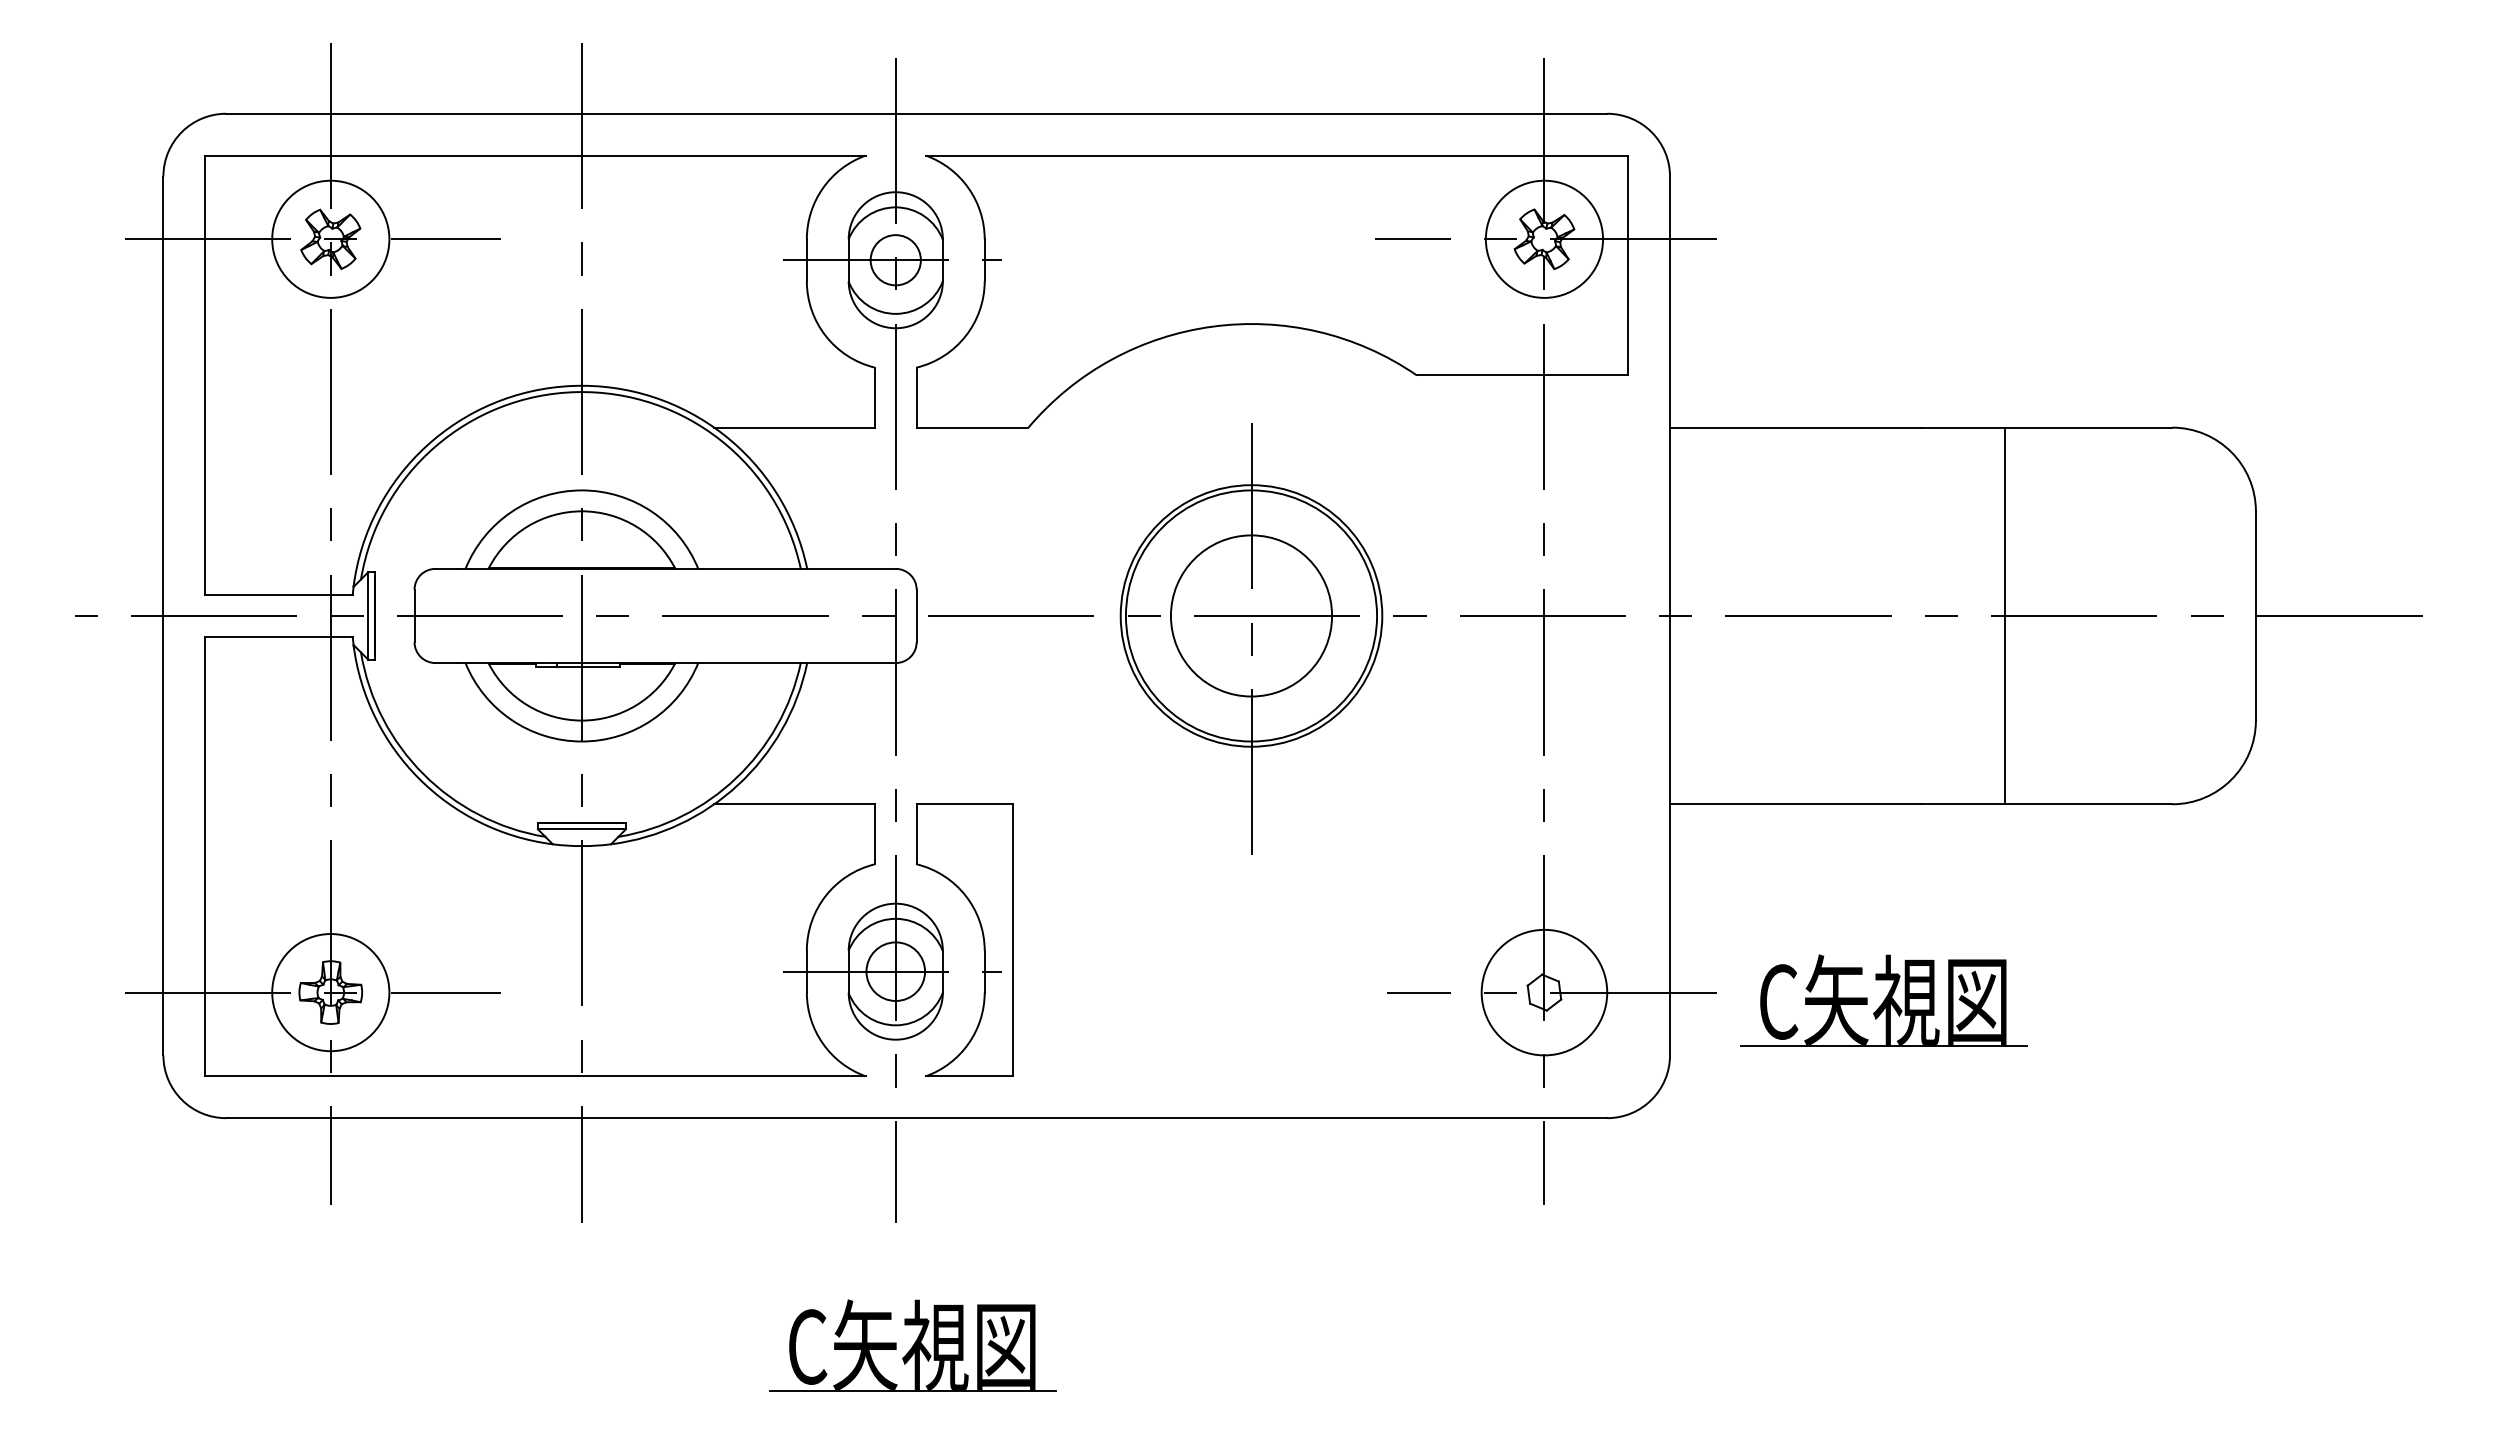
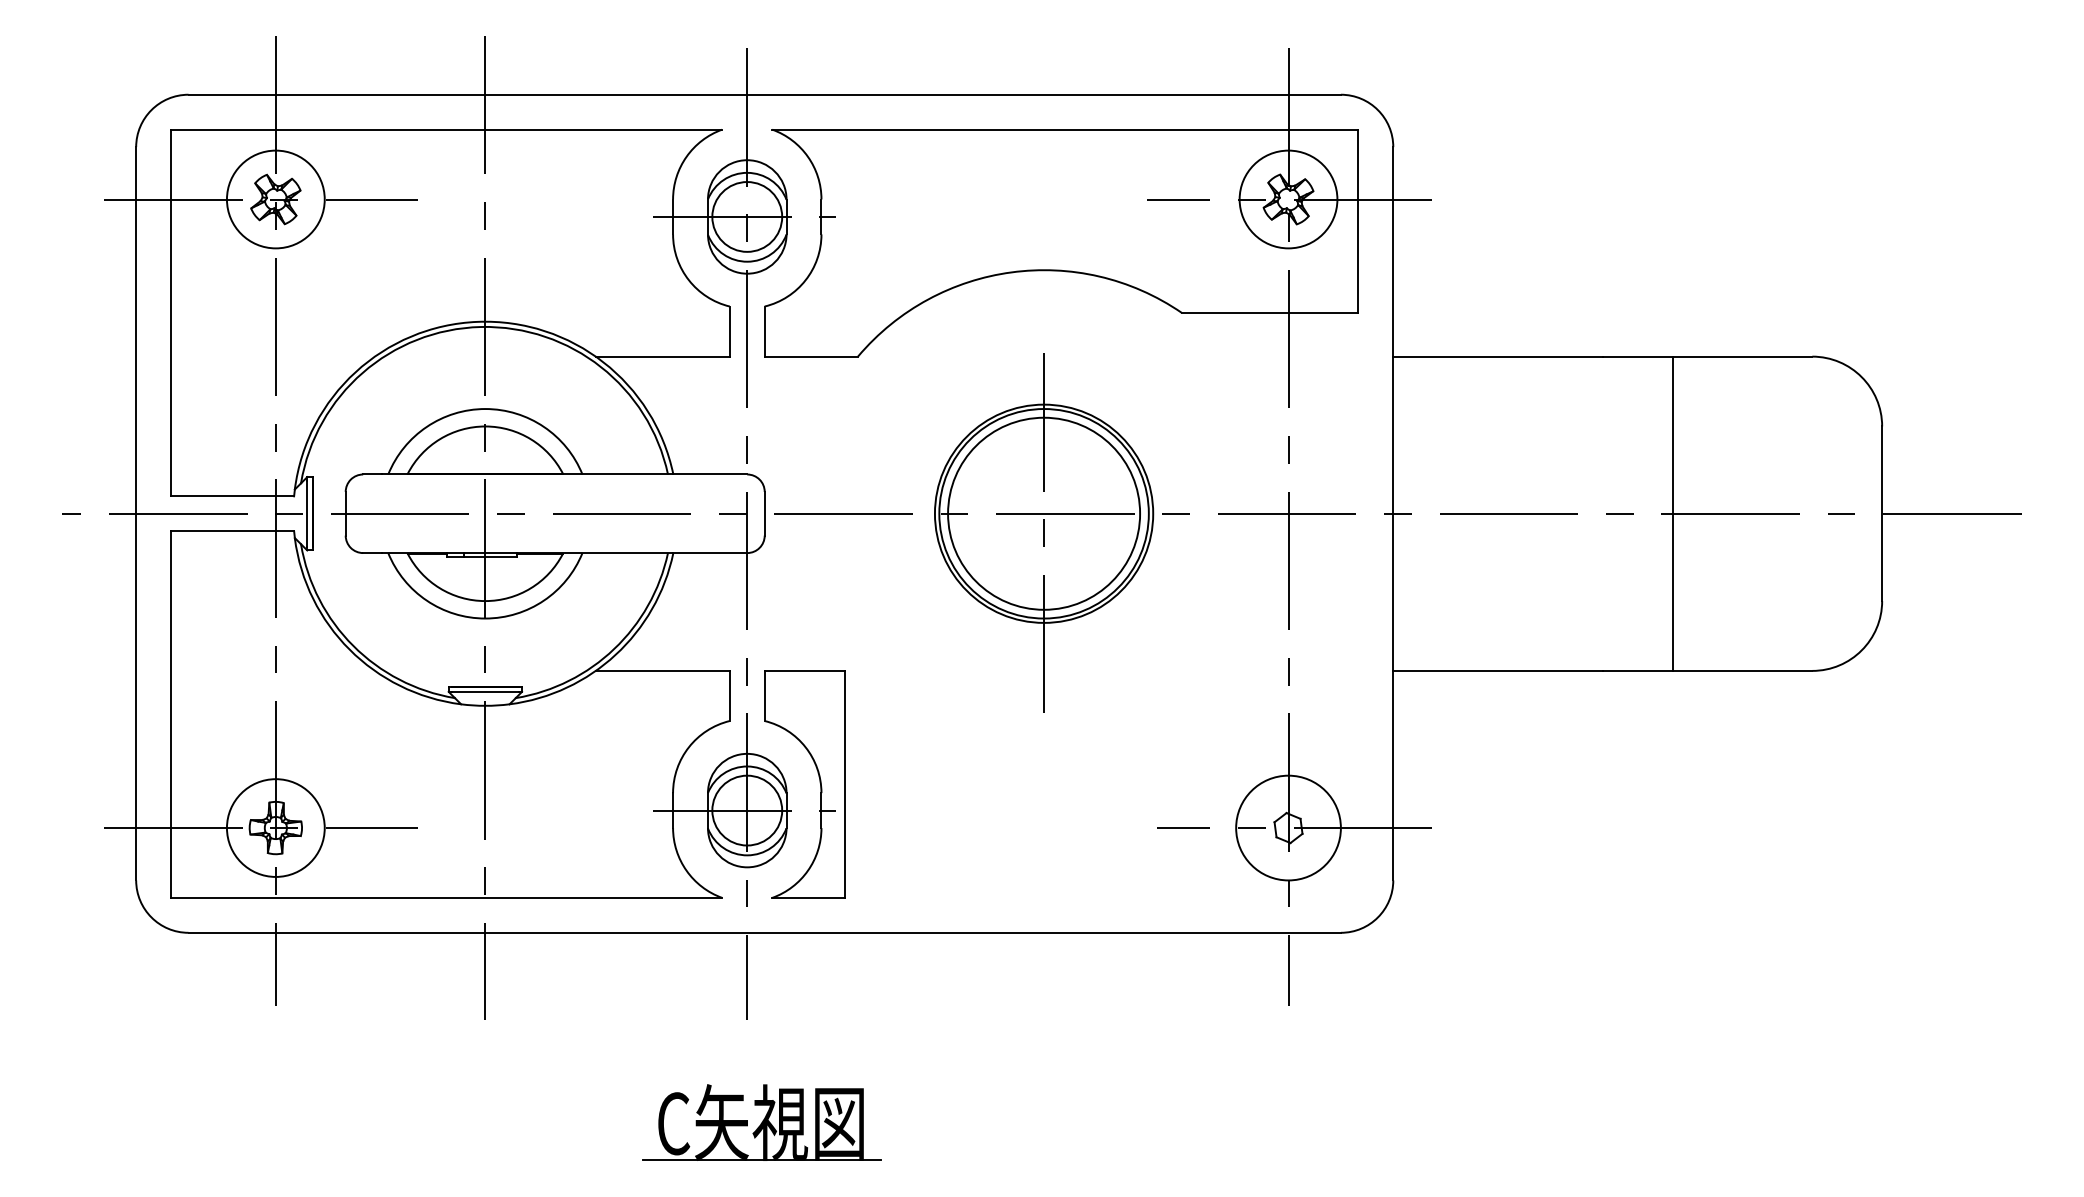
circle: (895, 260) -> (747, 217), size x1.67
circle: (1251, 615) -> (1044, 513), size x1.43
circle: (895, 971) -> (747, 810), size x1.43
part: (1883, 1000) -> (1571, 834), removed

